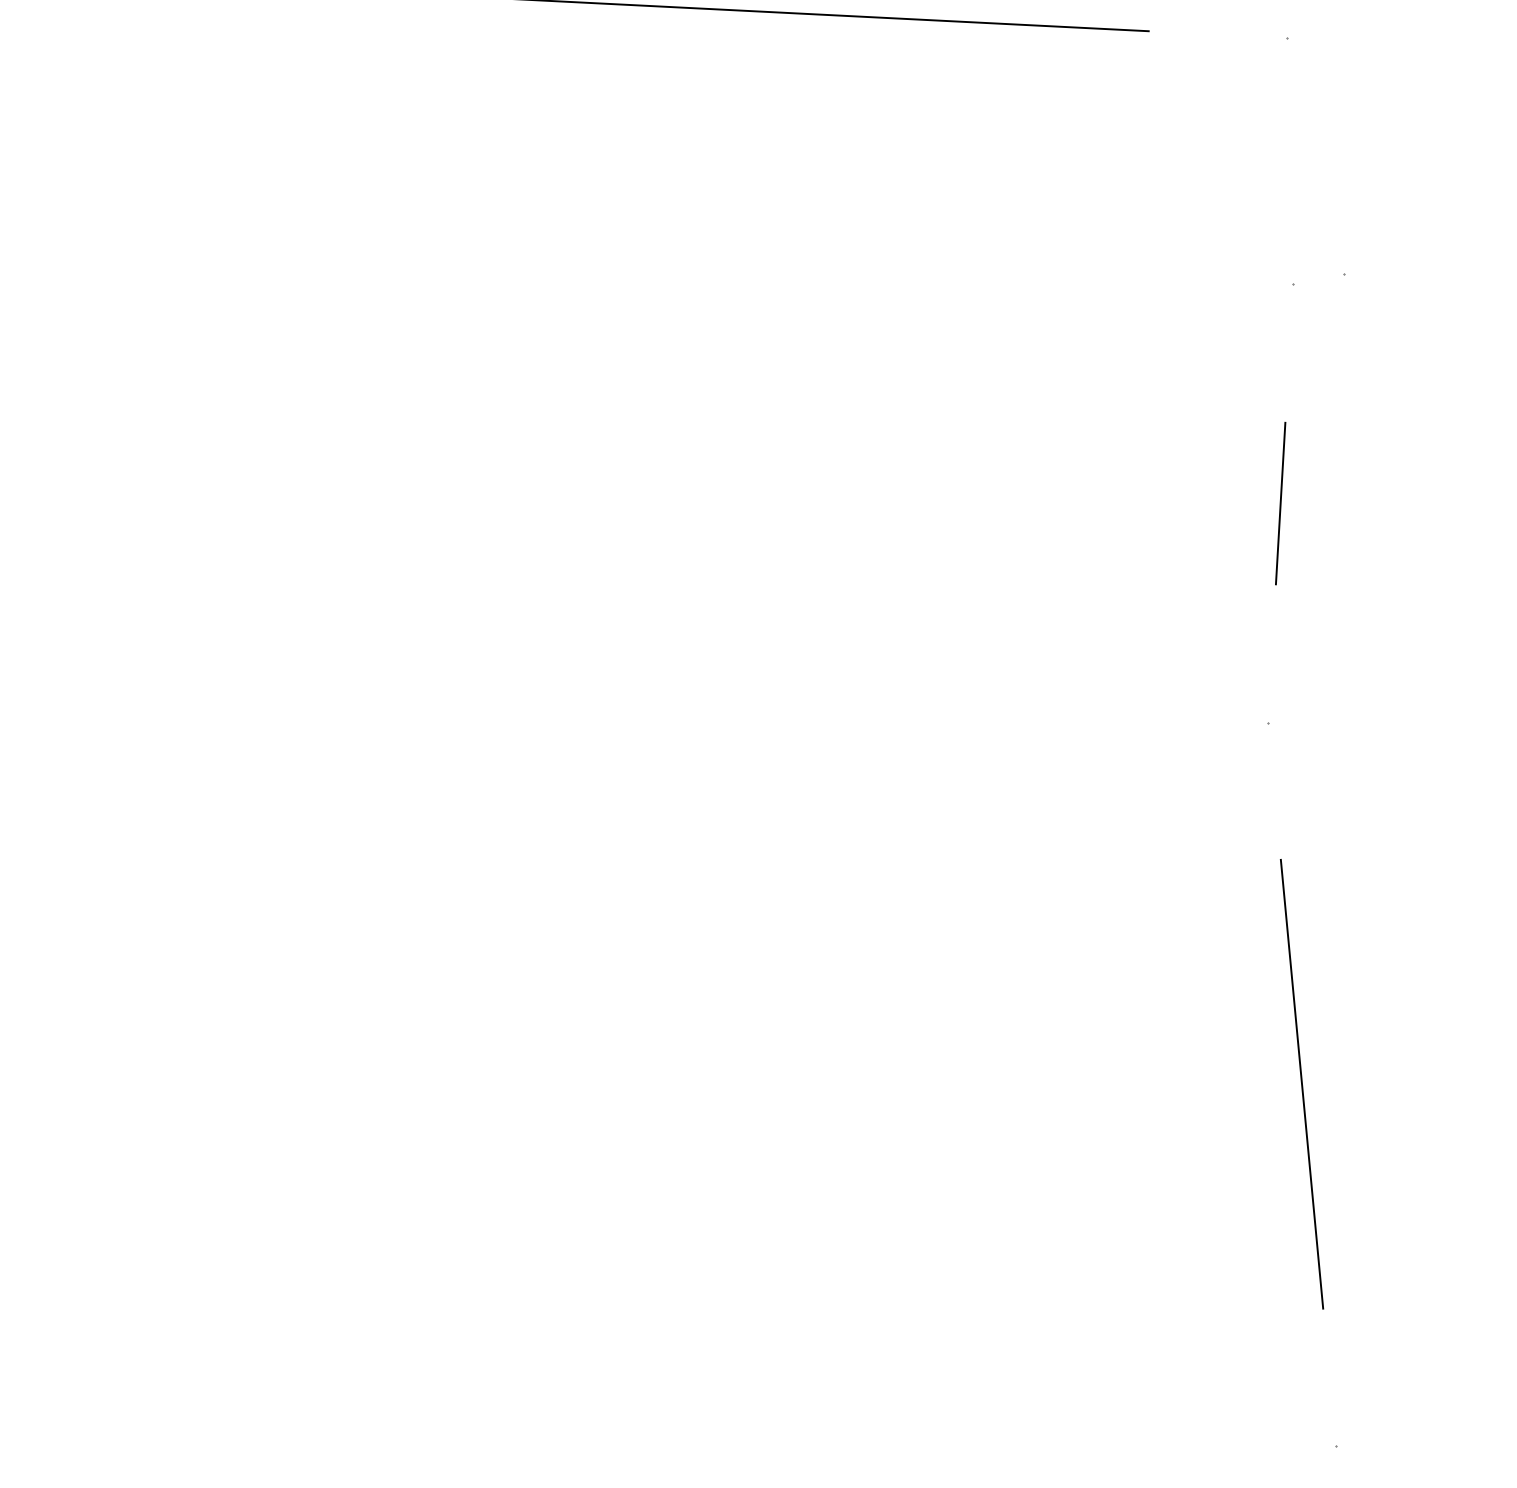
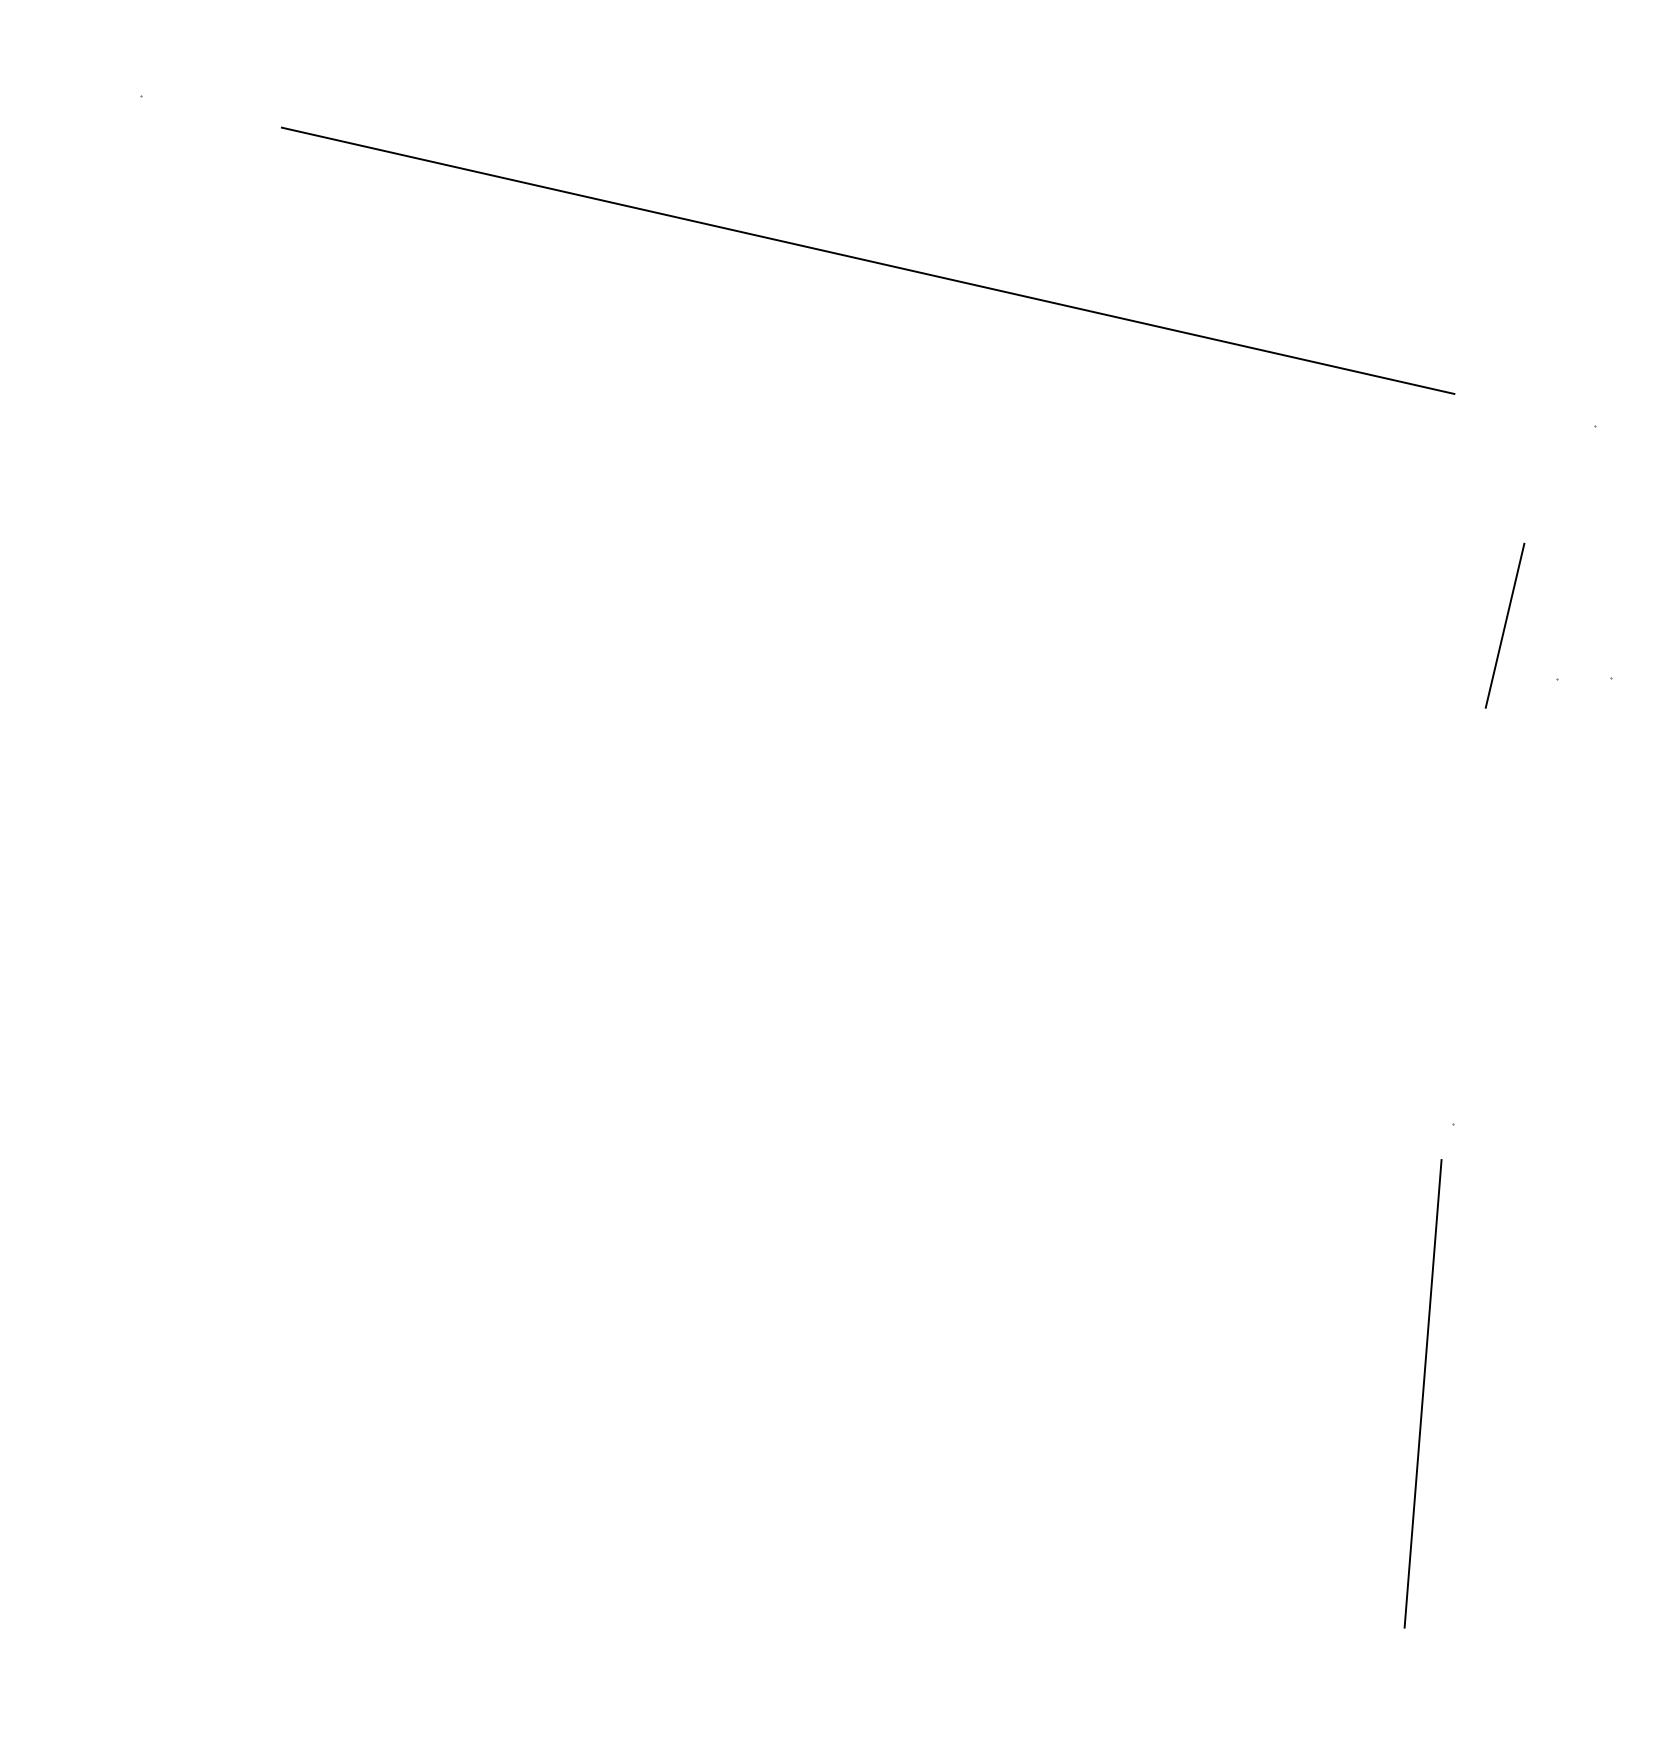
line: (1280, 503) -> (1504, 625), moved
line: (1301, 1084) -> (1422, 1393), moved

